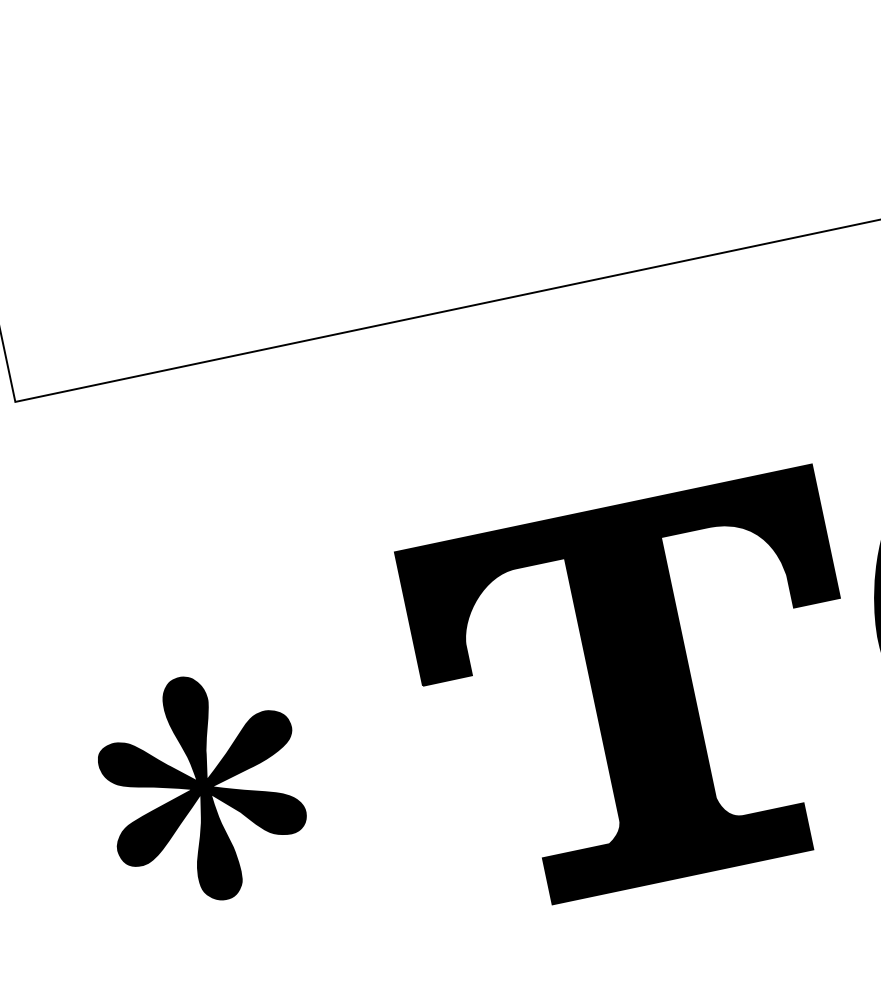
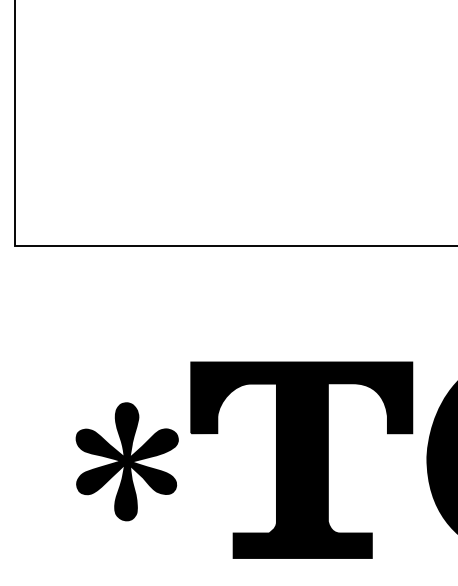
part: (202, 787) -> (126, 461), moved

